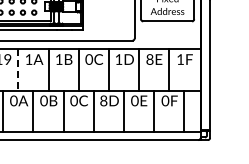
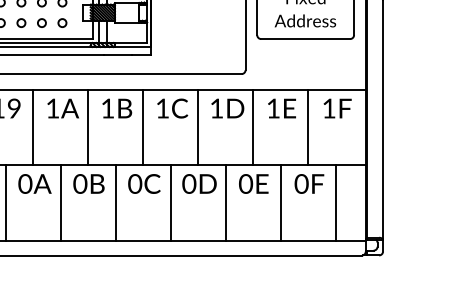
text: (89, 59) -> (163, 108), 0C -> 1C
text: (149, 59) -> (272, 108), 8E -> 1E
line: (18, 69) -> (33, 126), dashed -> solid
text: (103, 100) -> (188, 183), 8D -> 0D

